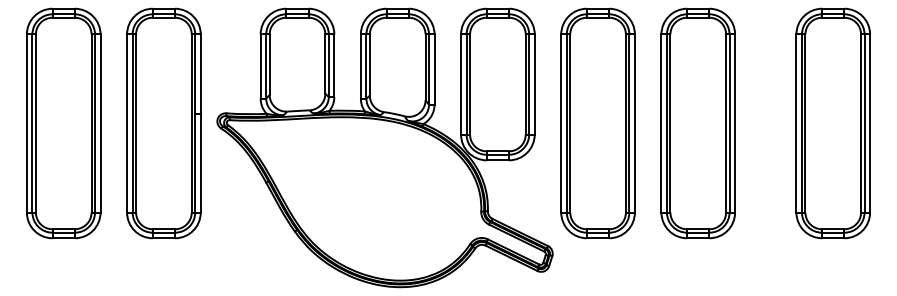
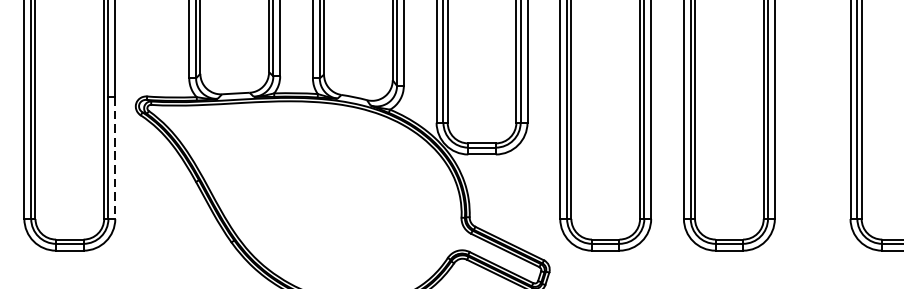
line: (200, 163) -> (114, 158), solid -> dashed

